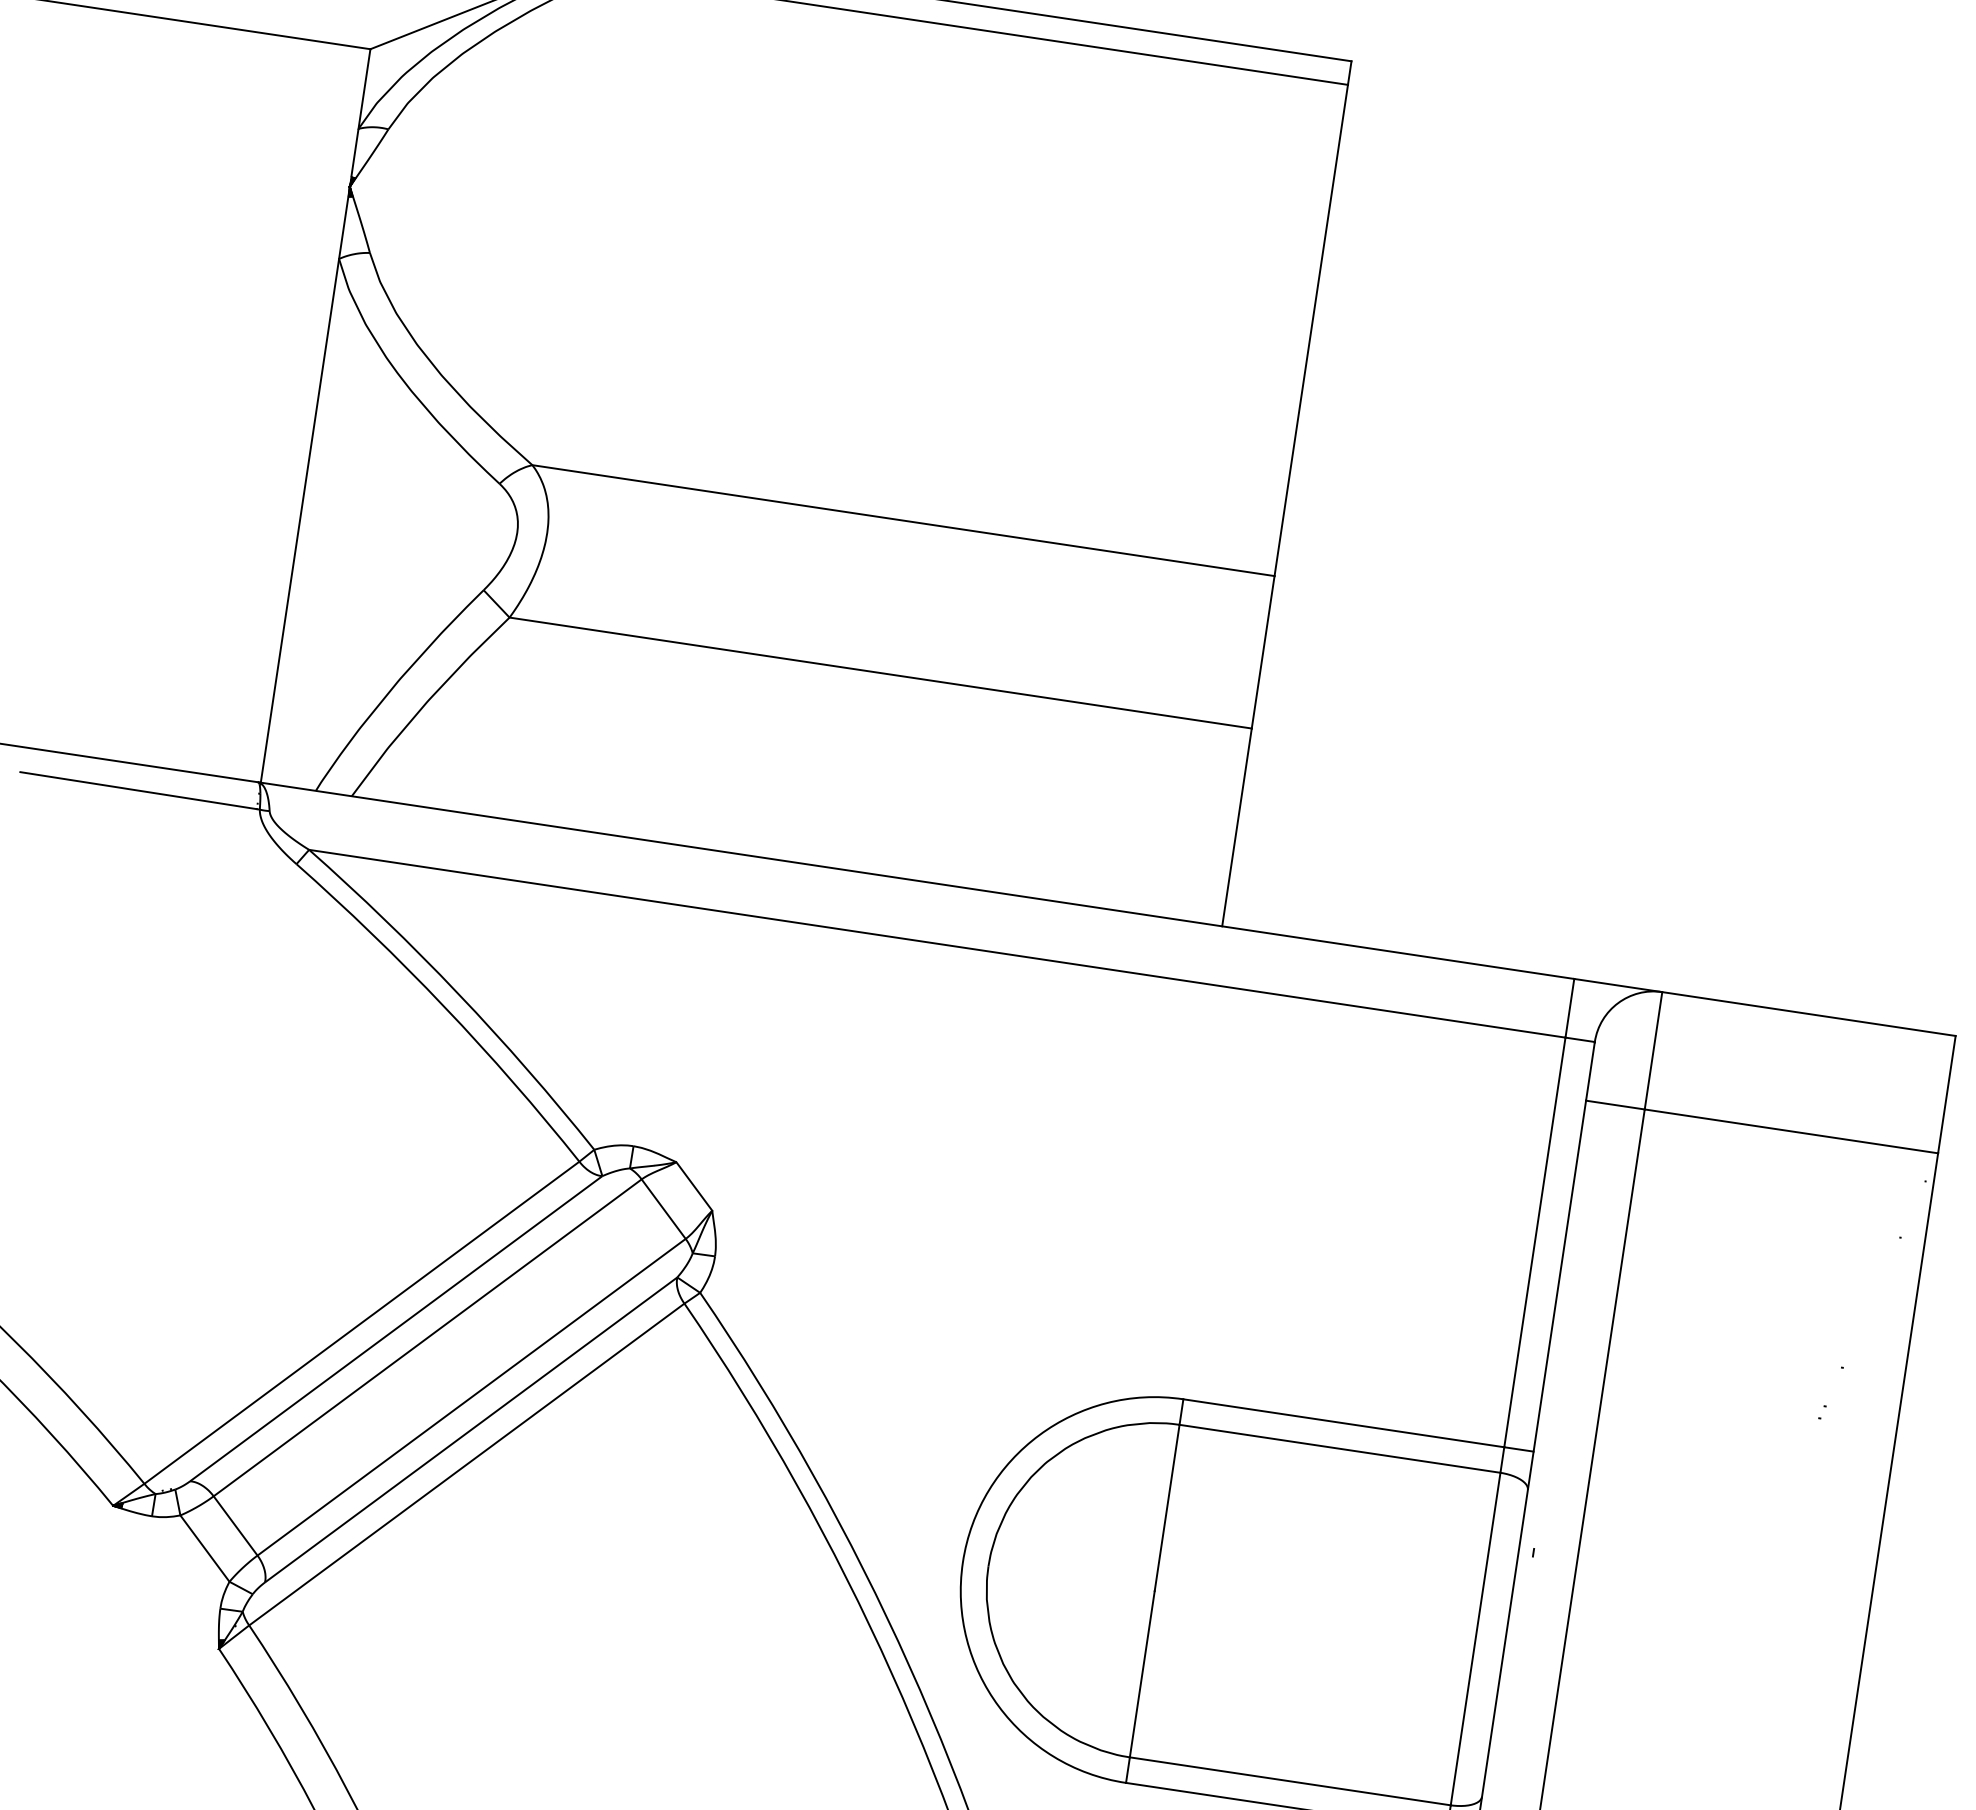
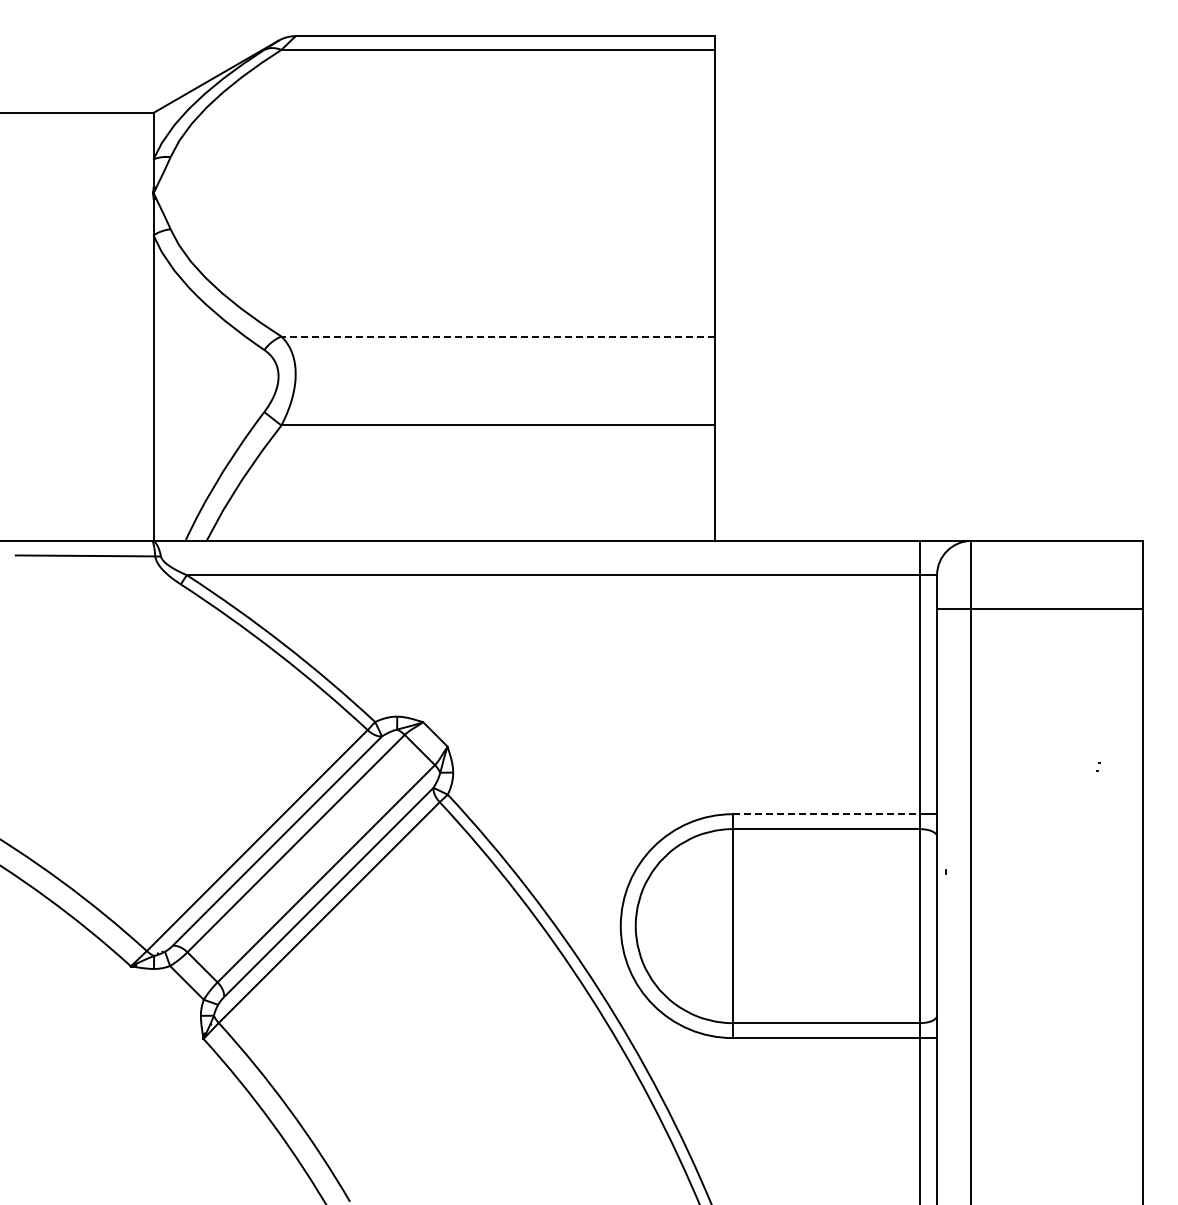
line: (902, 520) -> (497, 336), solid -> dashed
line: (1344, 1423) -> (826, 814), solid -> dashed

